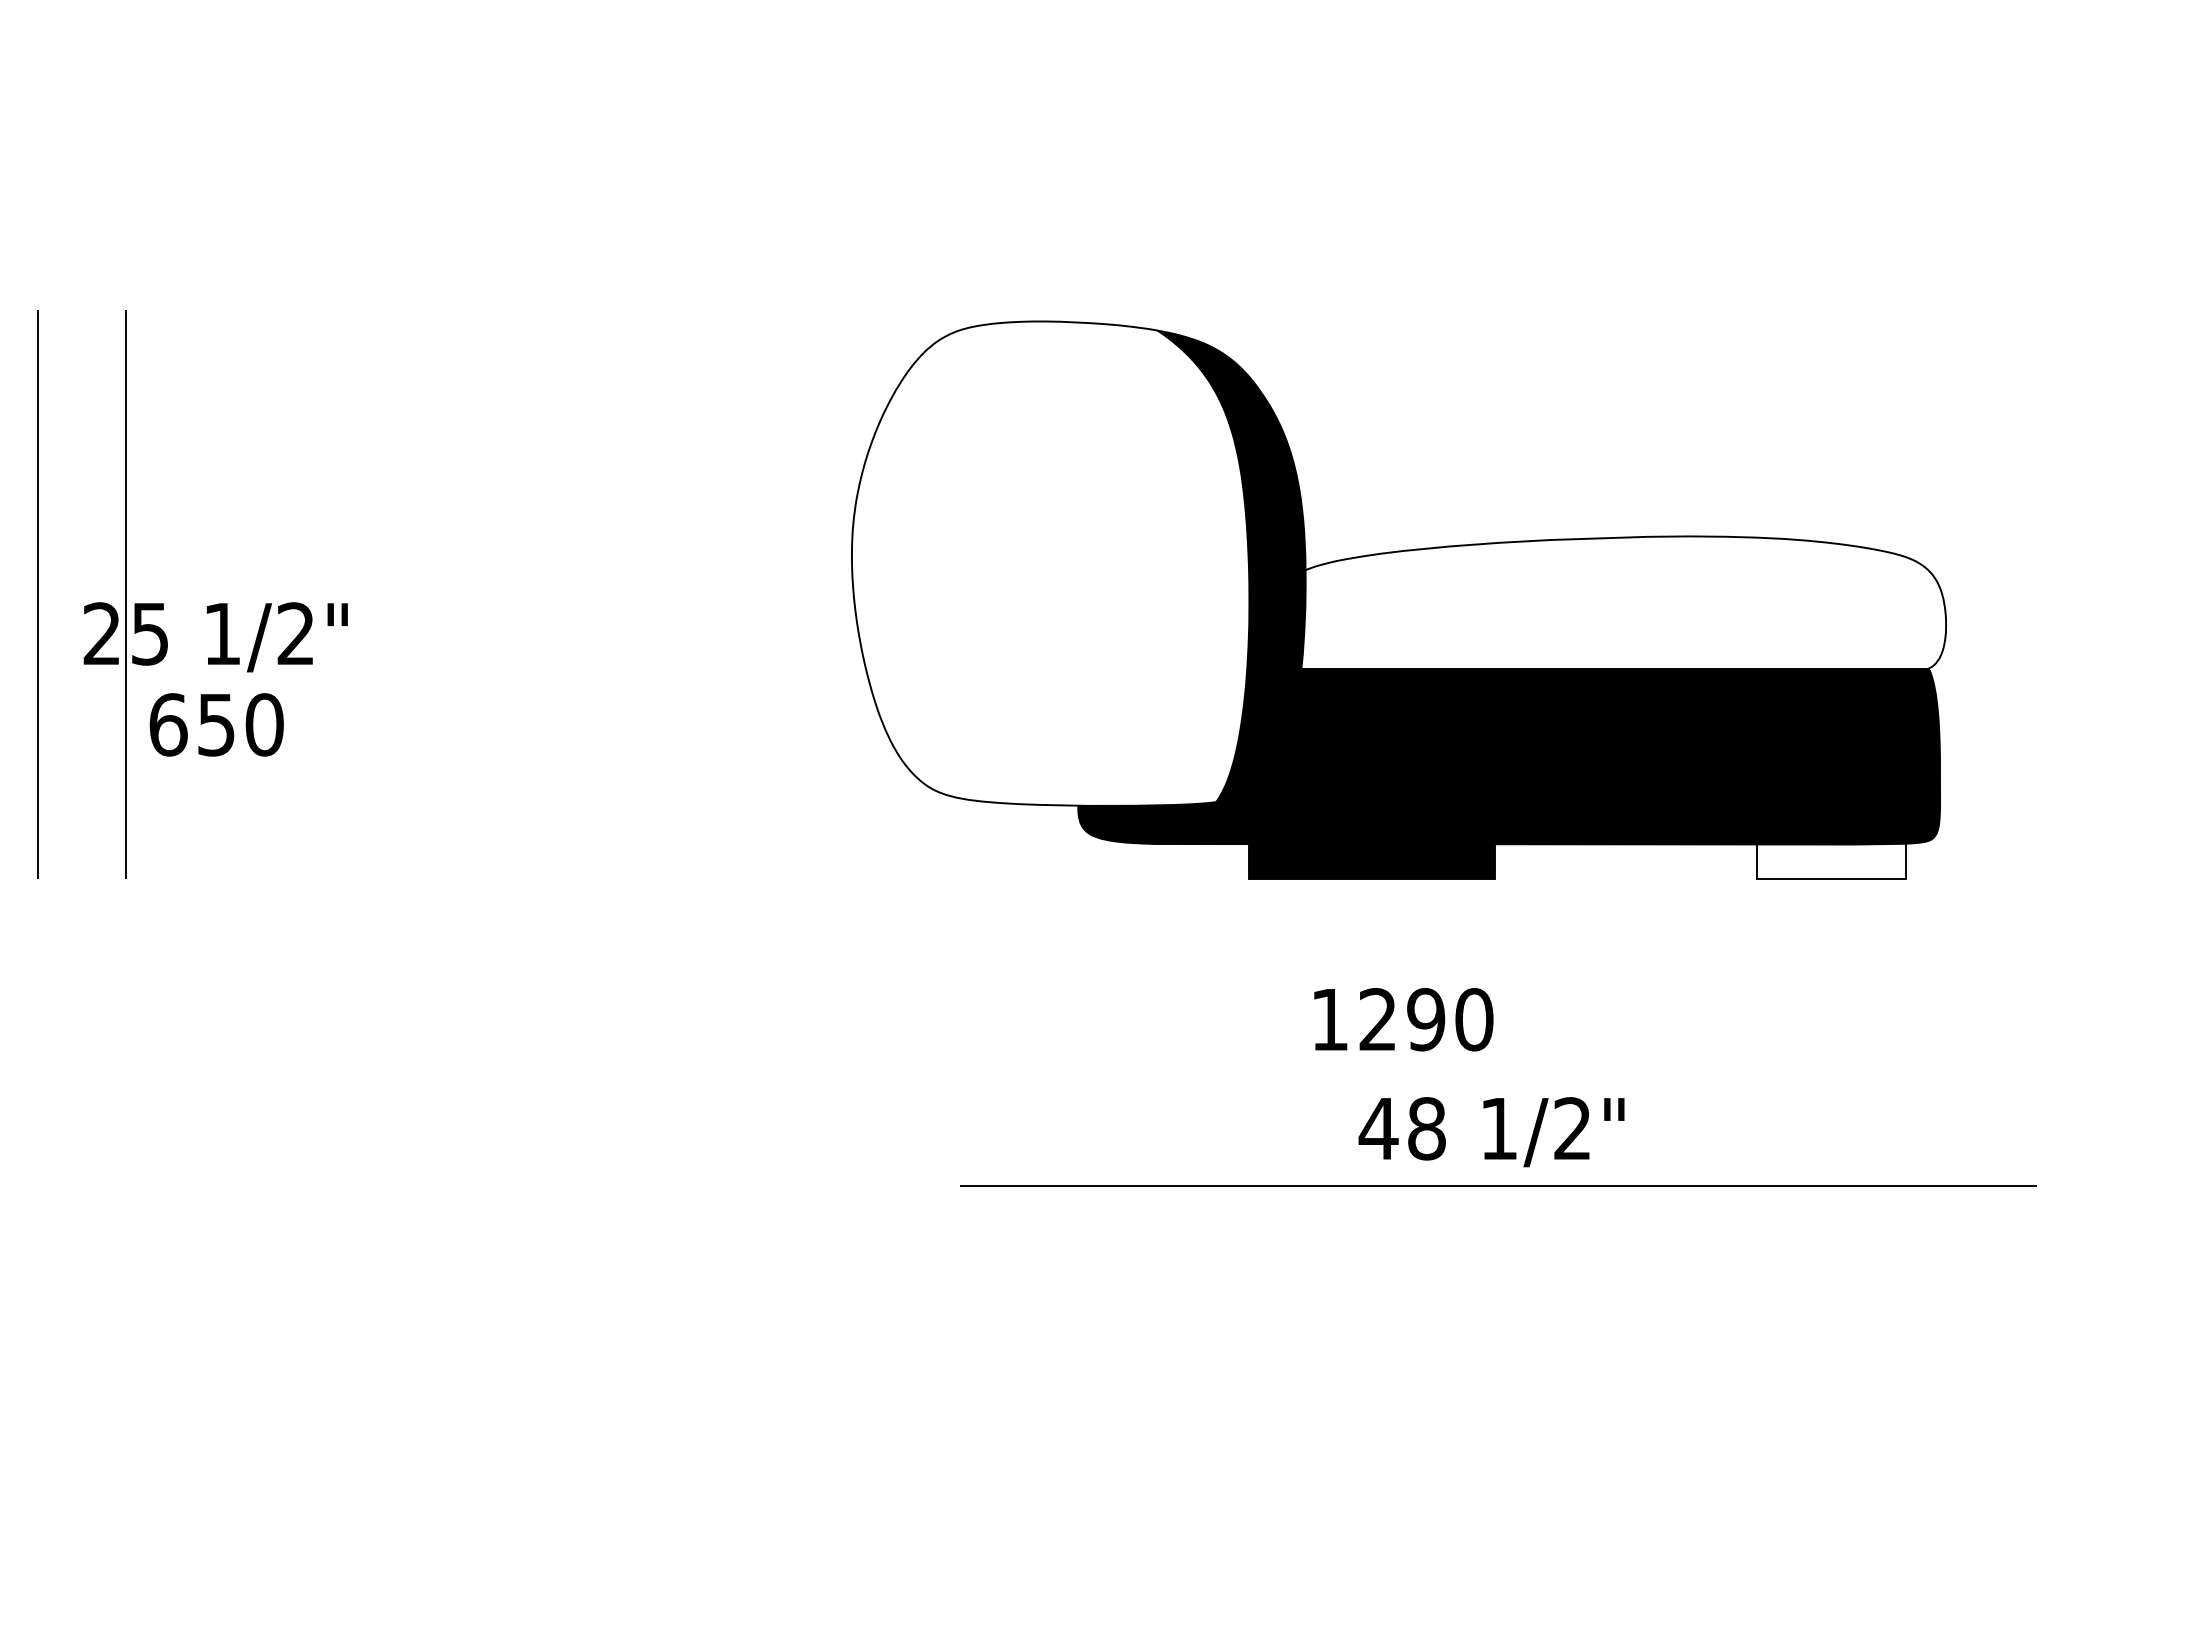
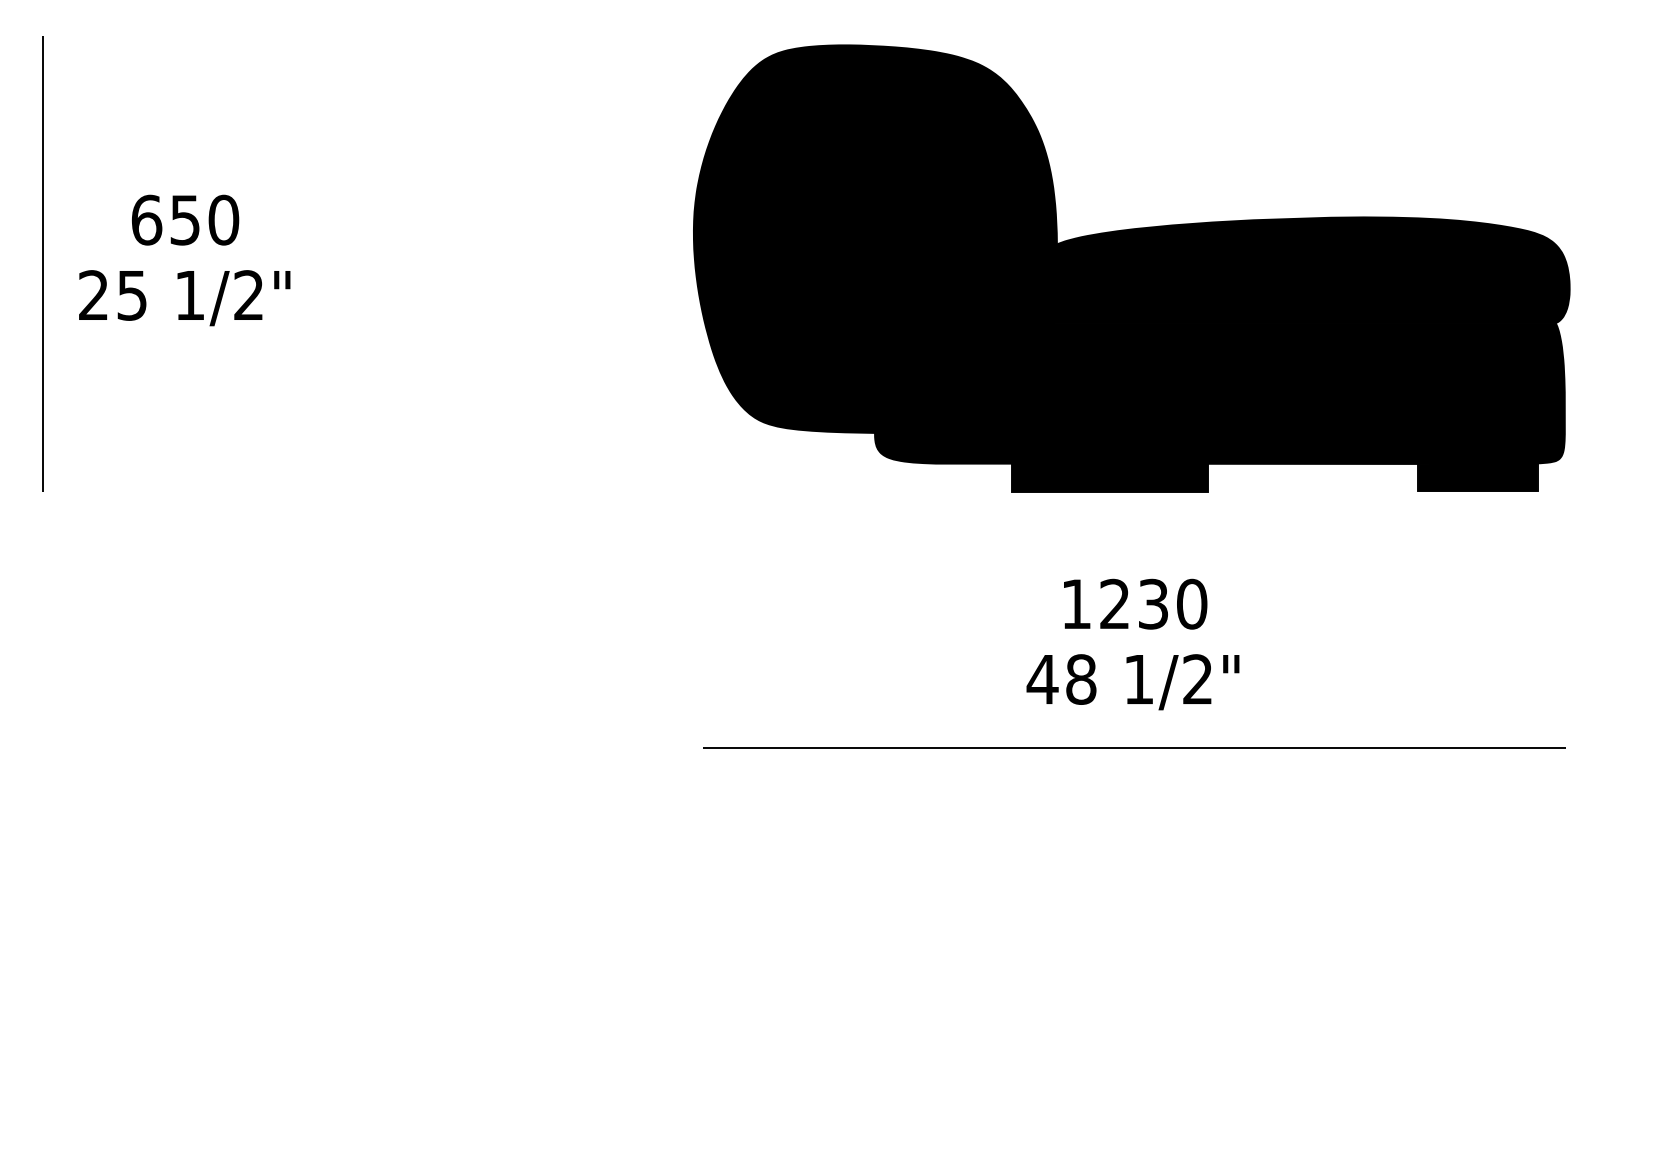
fill: (1050, 563) -> (852, 239), added
line: (125, 594) -> (112, 263), removed
fill: (1623, 602) -> (1311, 270), added
text: (216, 724) -> (185, 219), moved
fill: (1831, 860) -> (1477, 476), added
text: (1426, 1019) -> (1153, 604), 1290 -> 1230
text: (1491, 1132) -> (1132, 682), moved
line: (1498, 1185) -> (1134, 747), moved

